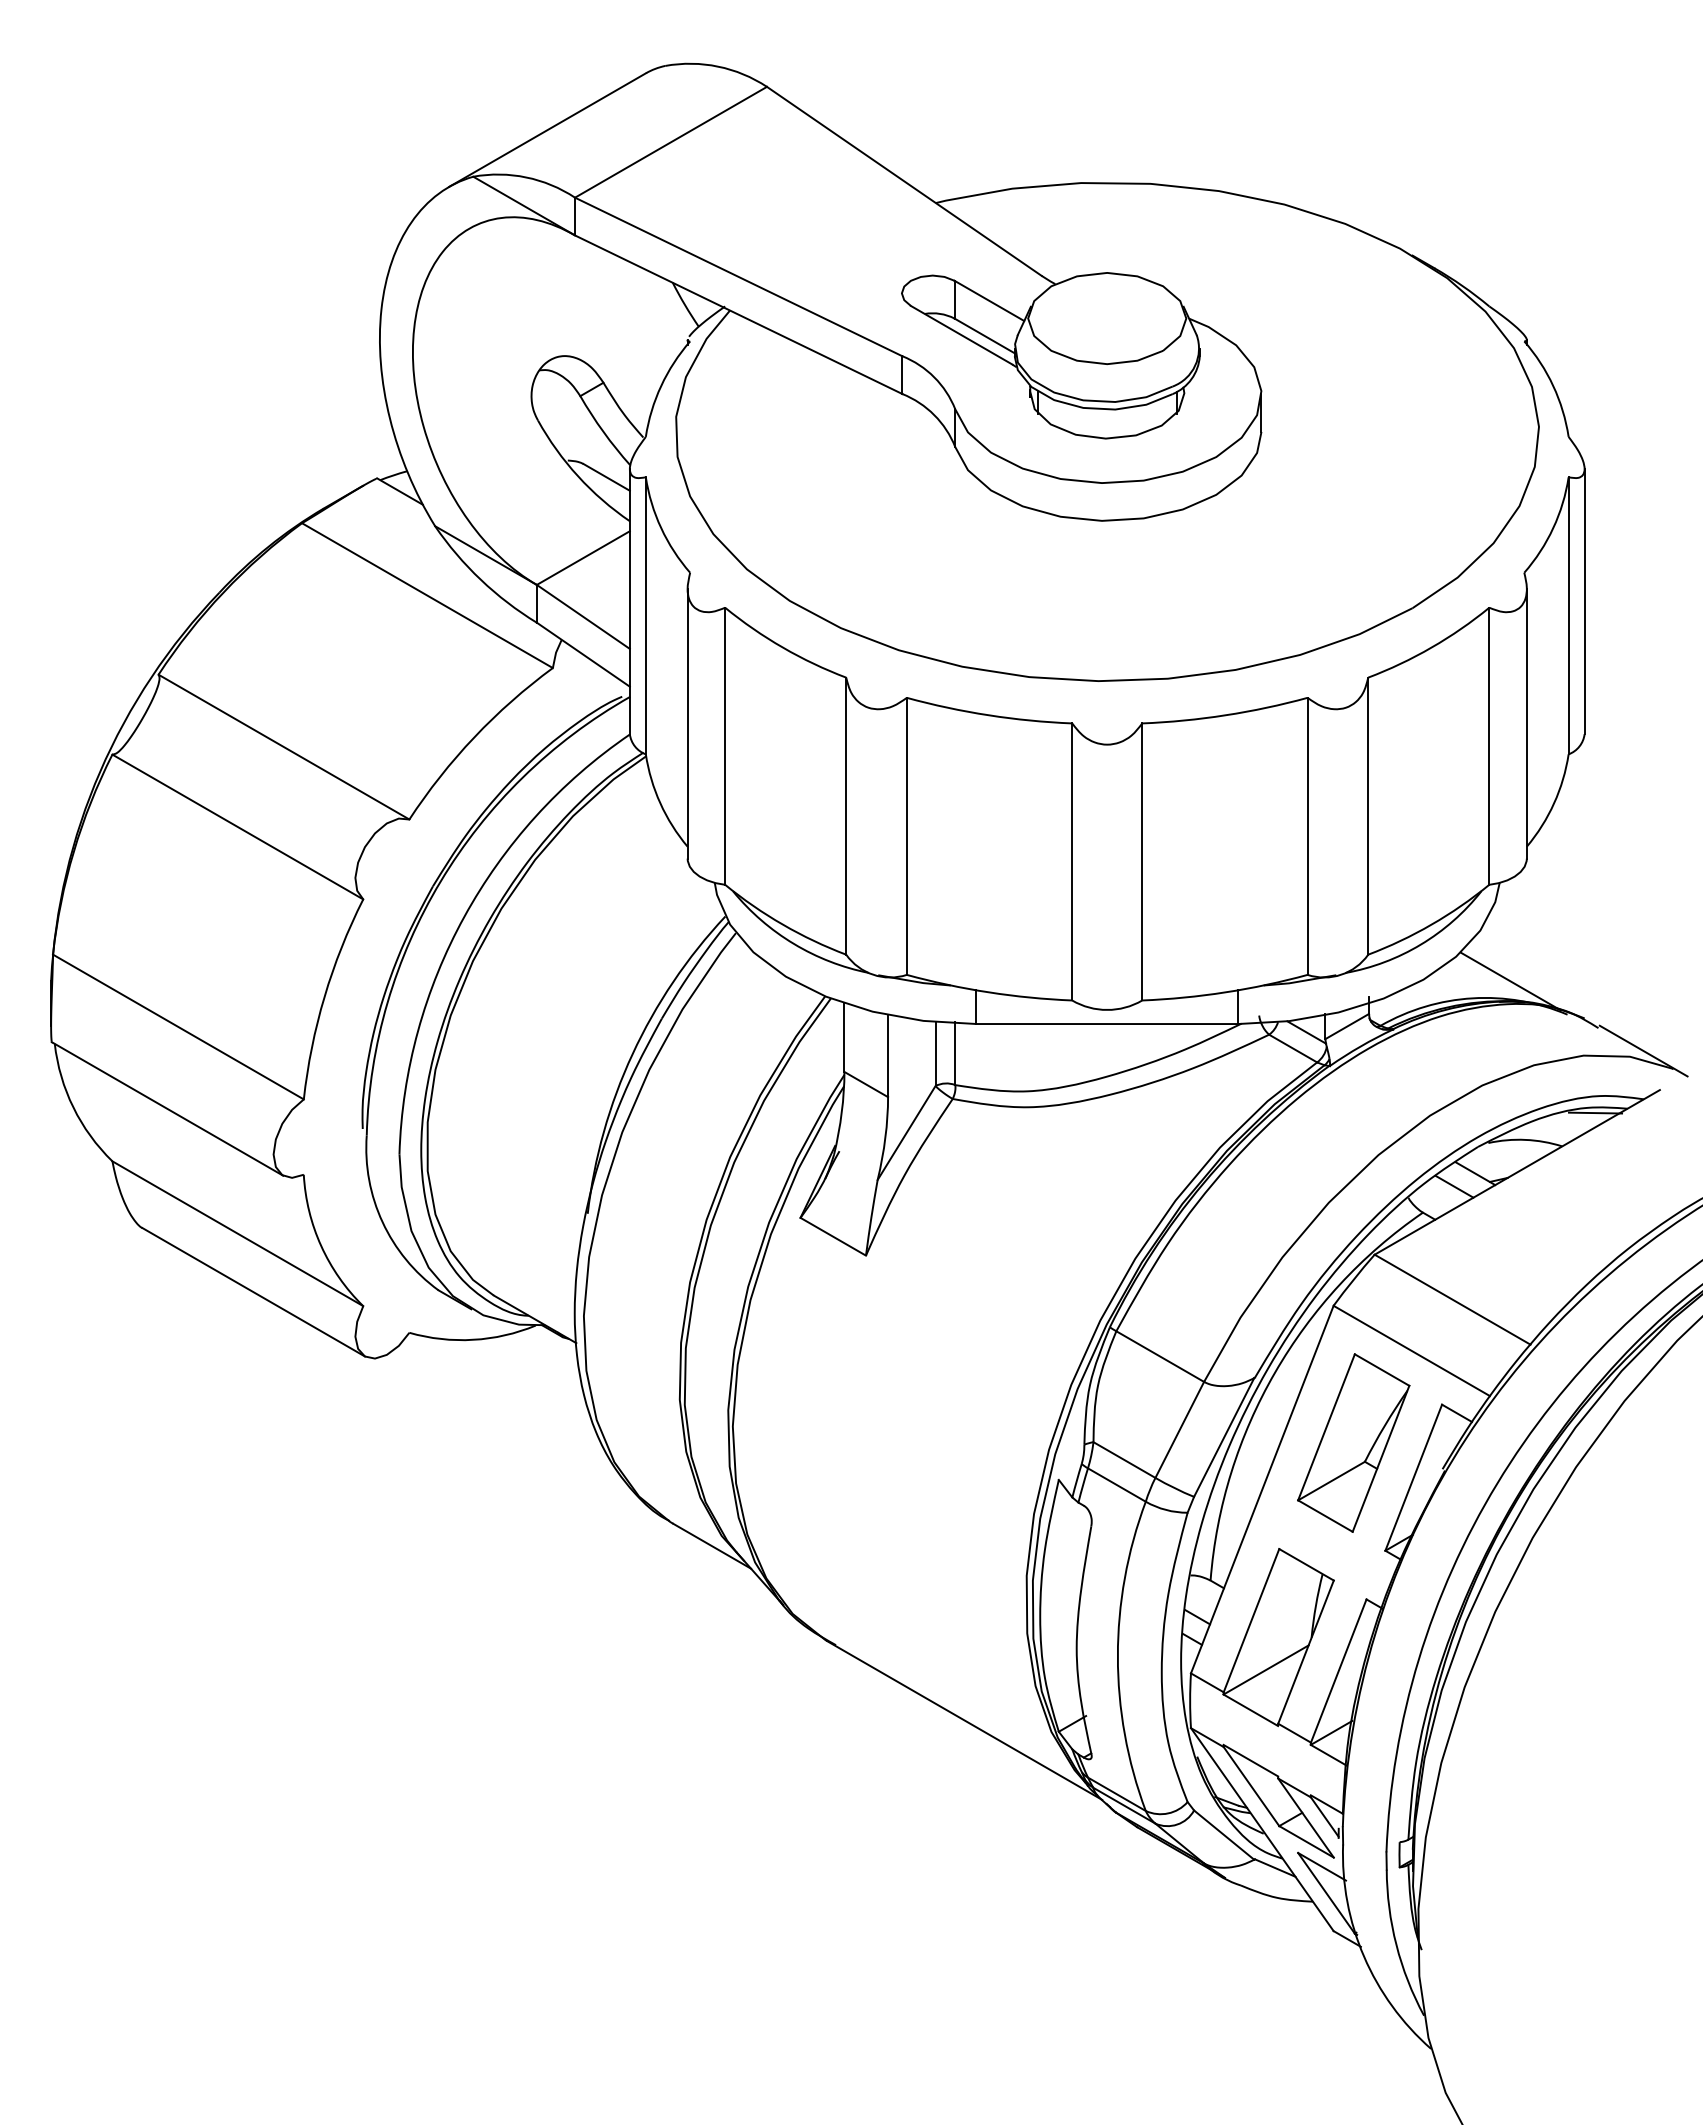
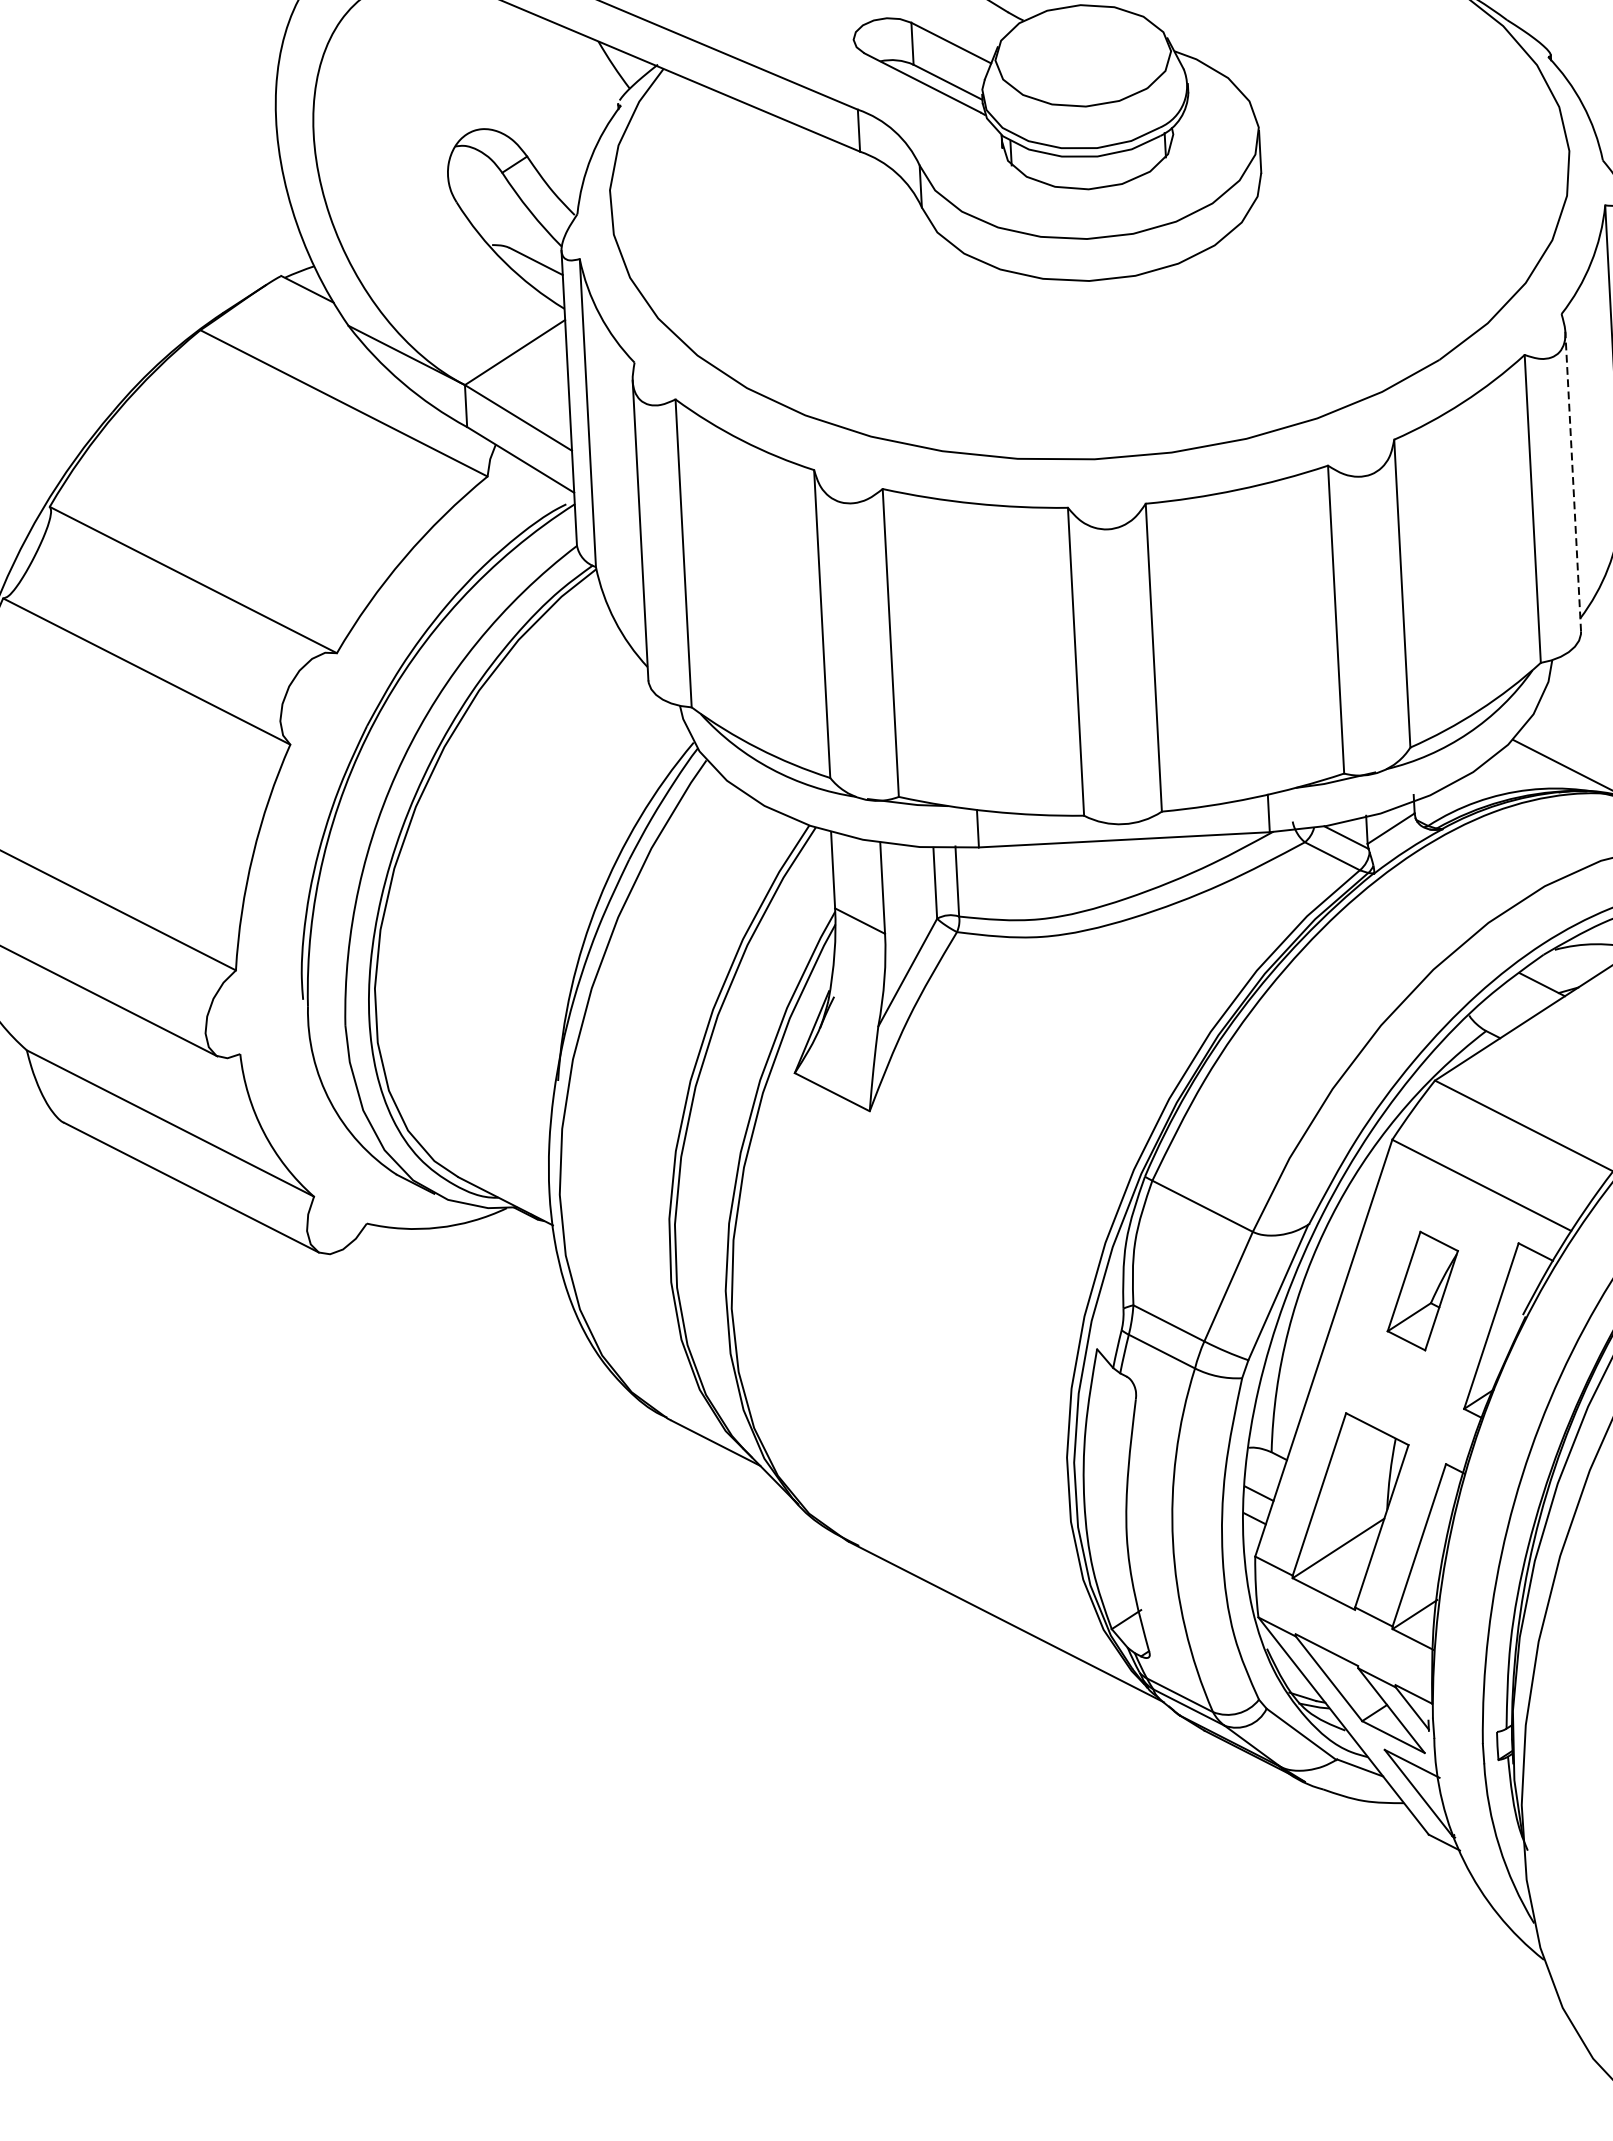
line: (1526, 723) -> (1572, 481), solid -> dashed
line: (1454, 1186) -> (1519, 1000), removed
part: (1353, 1442) -> (1422, 1290), size x0.6

